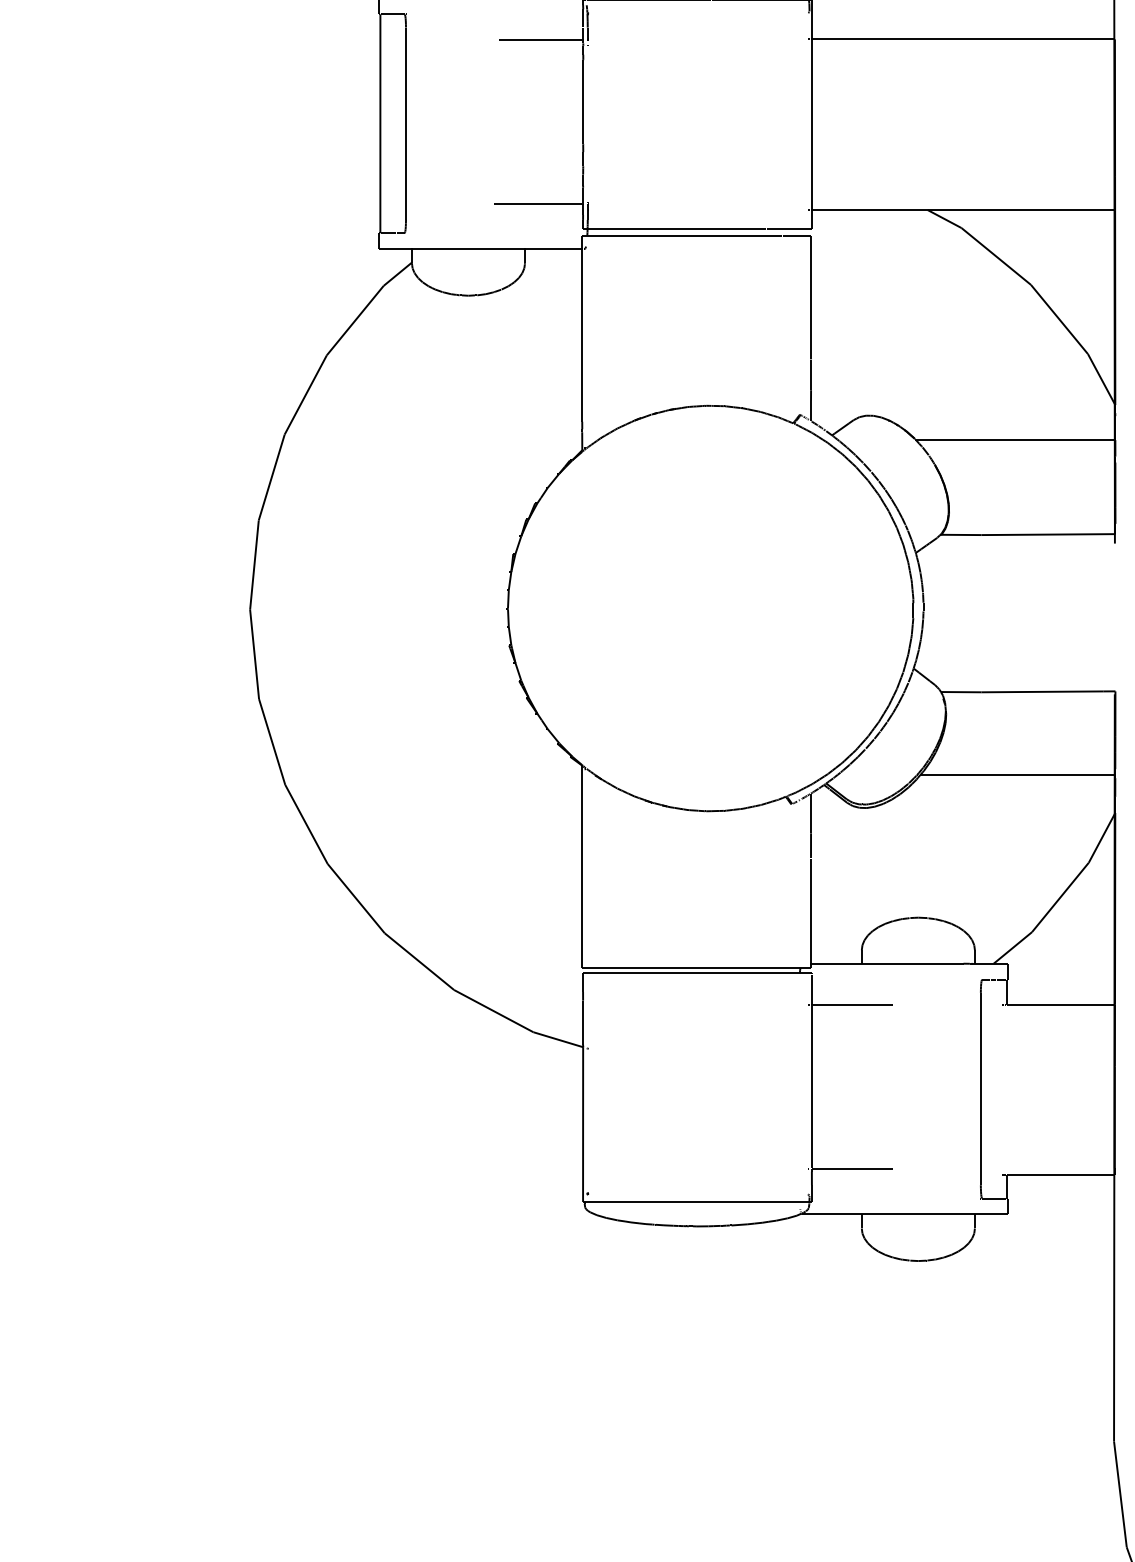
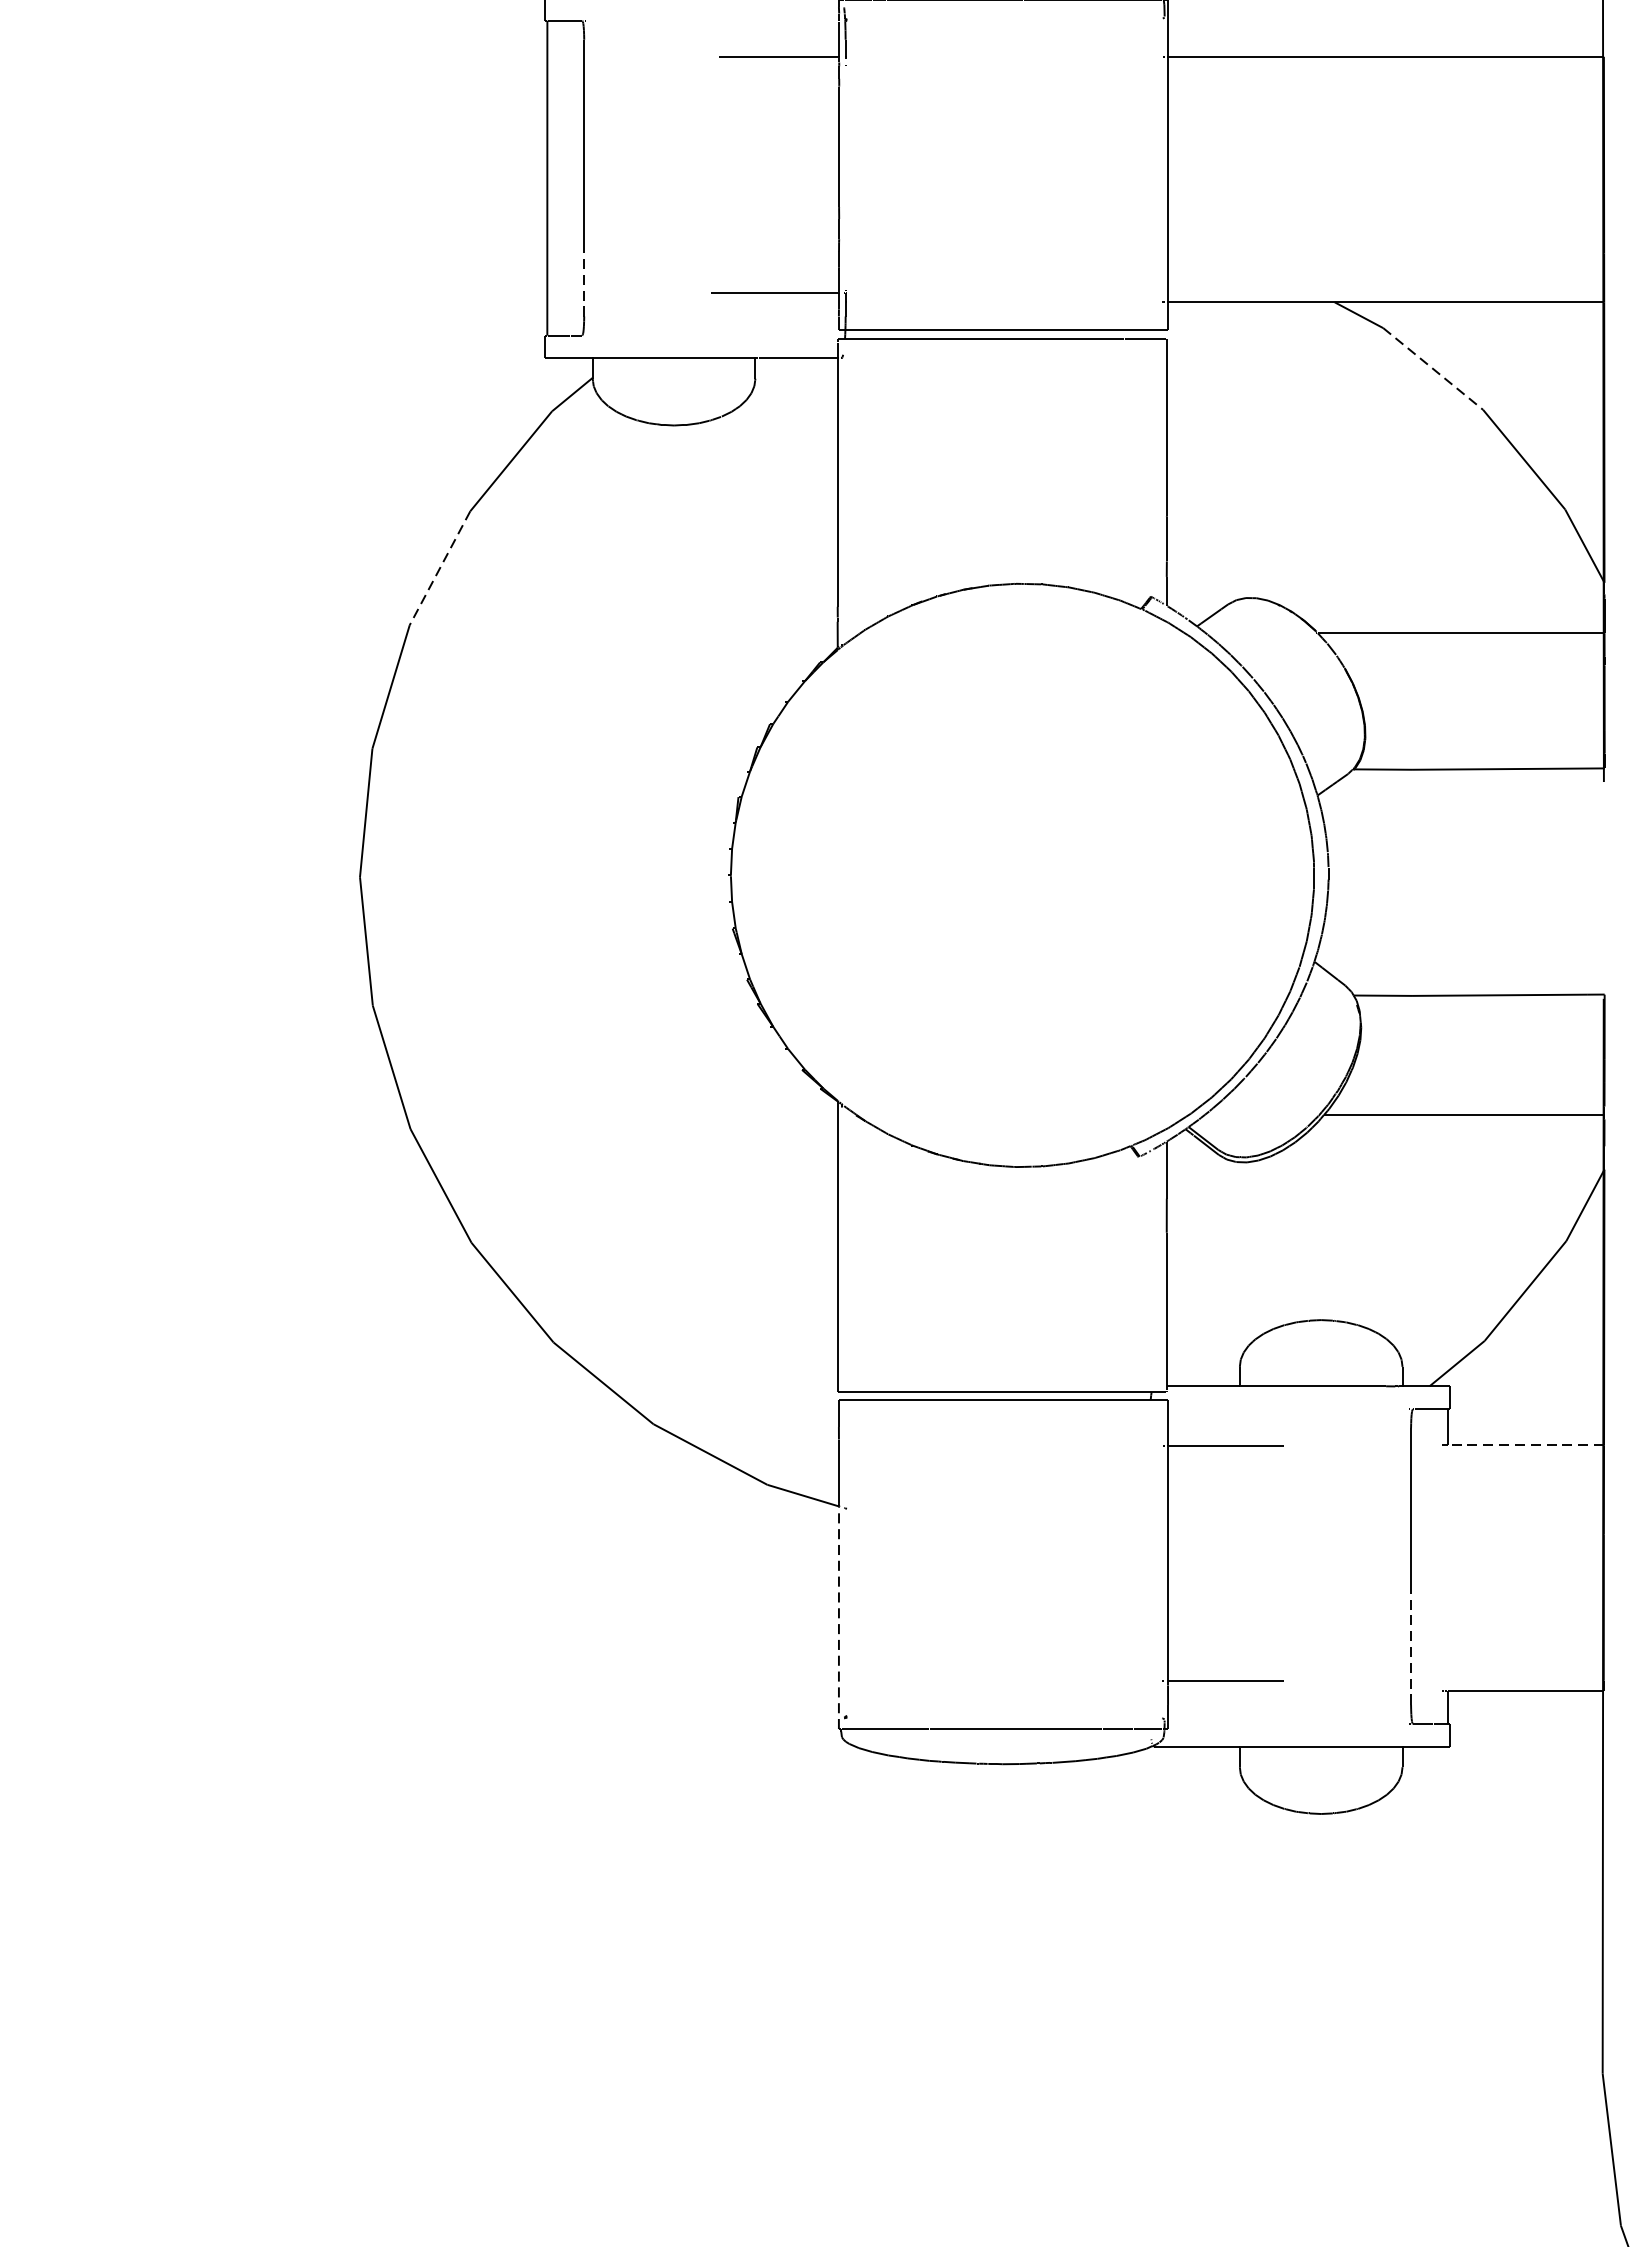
line: (406, 197) -> (584, 284), solid -> dashed
line: (996, 256) -> (1433, 369), solid -> dashed
line: (305, 394) -> (439, 567), solid -> dashed
line: (1060, 1004) -> (1525, 1444), solid -> dashed
line: (583, 1124) -> (839, 1617), solid -> dashed
line: (980, 1143) -> (1410, 1644), solid -> dashed

